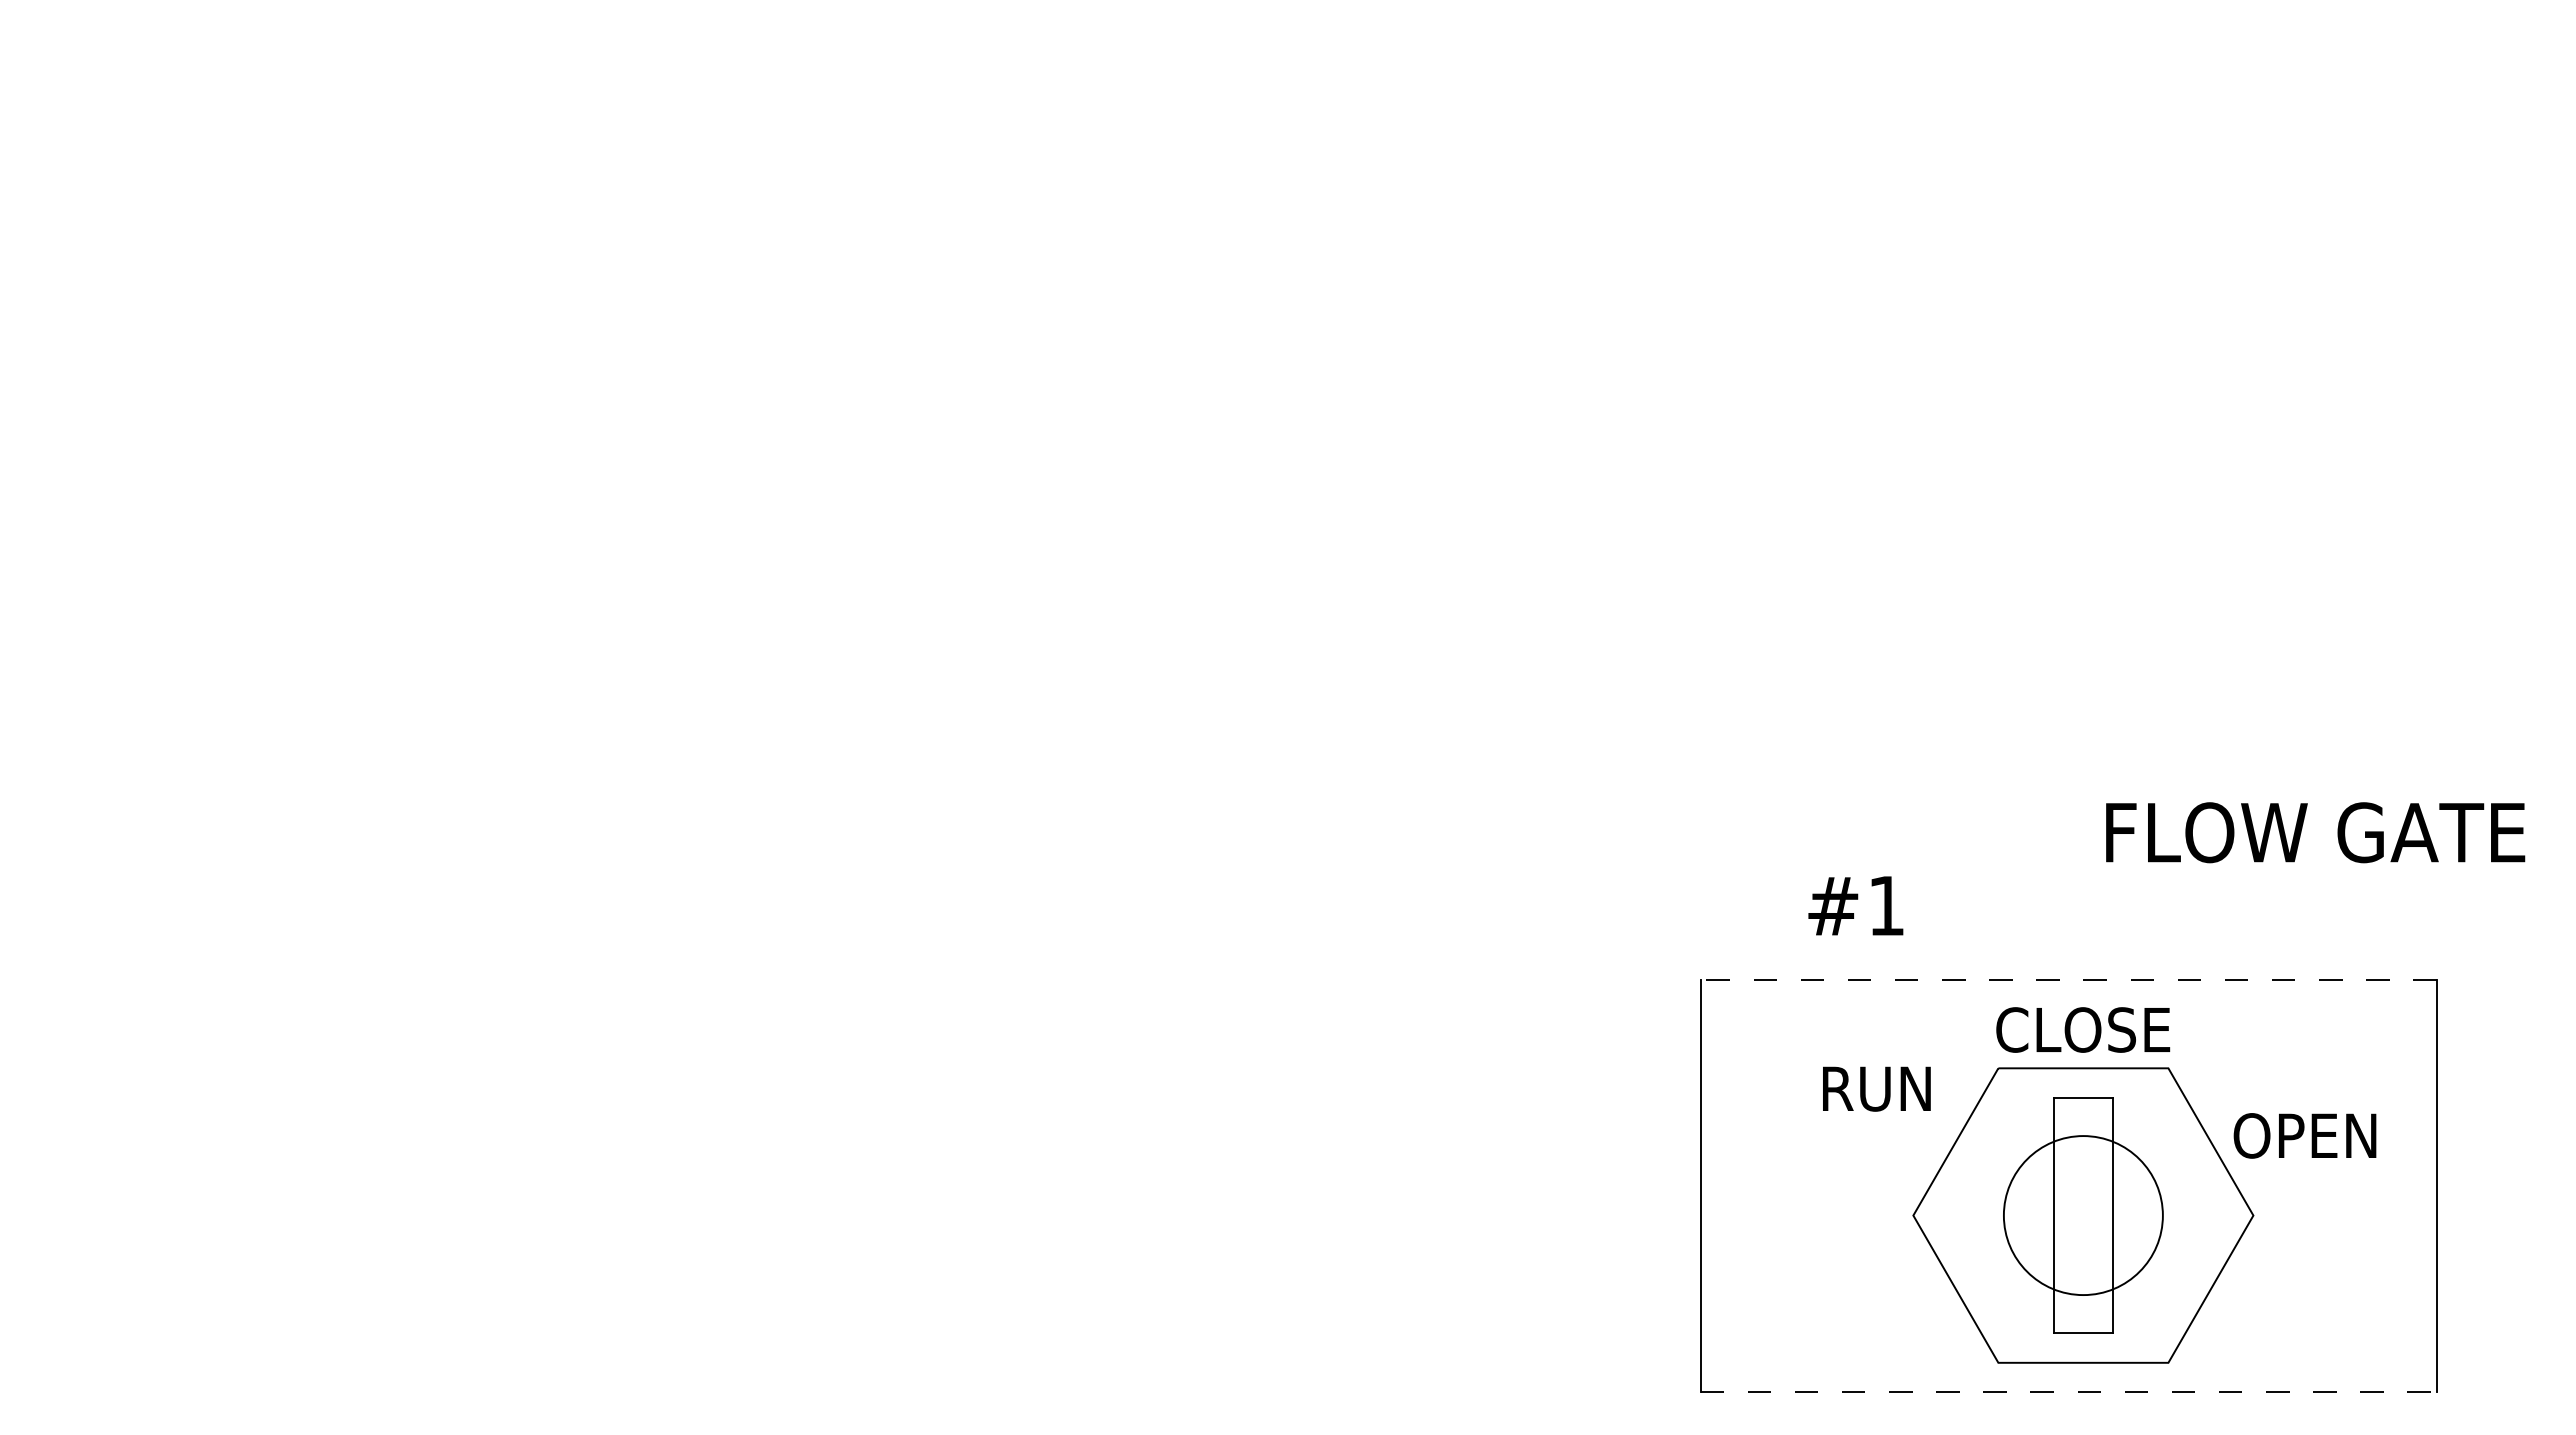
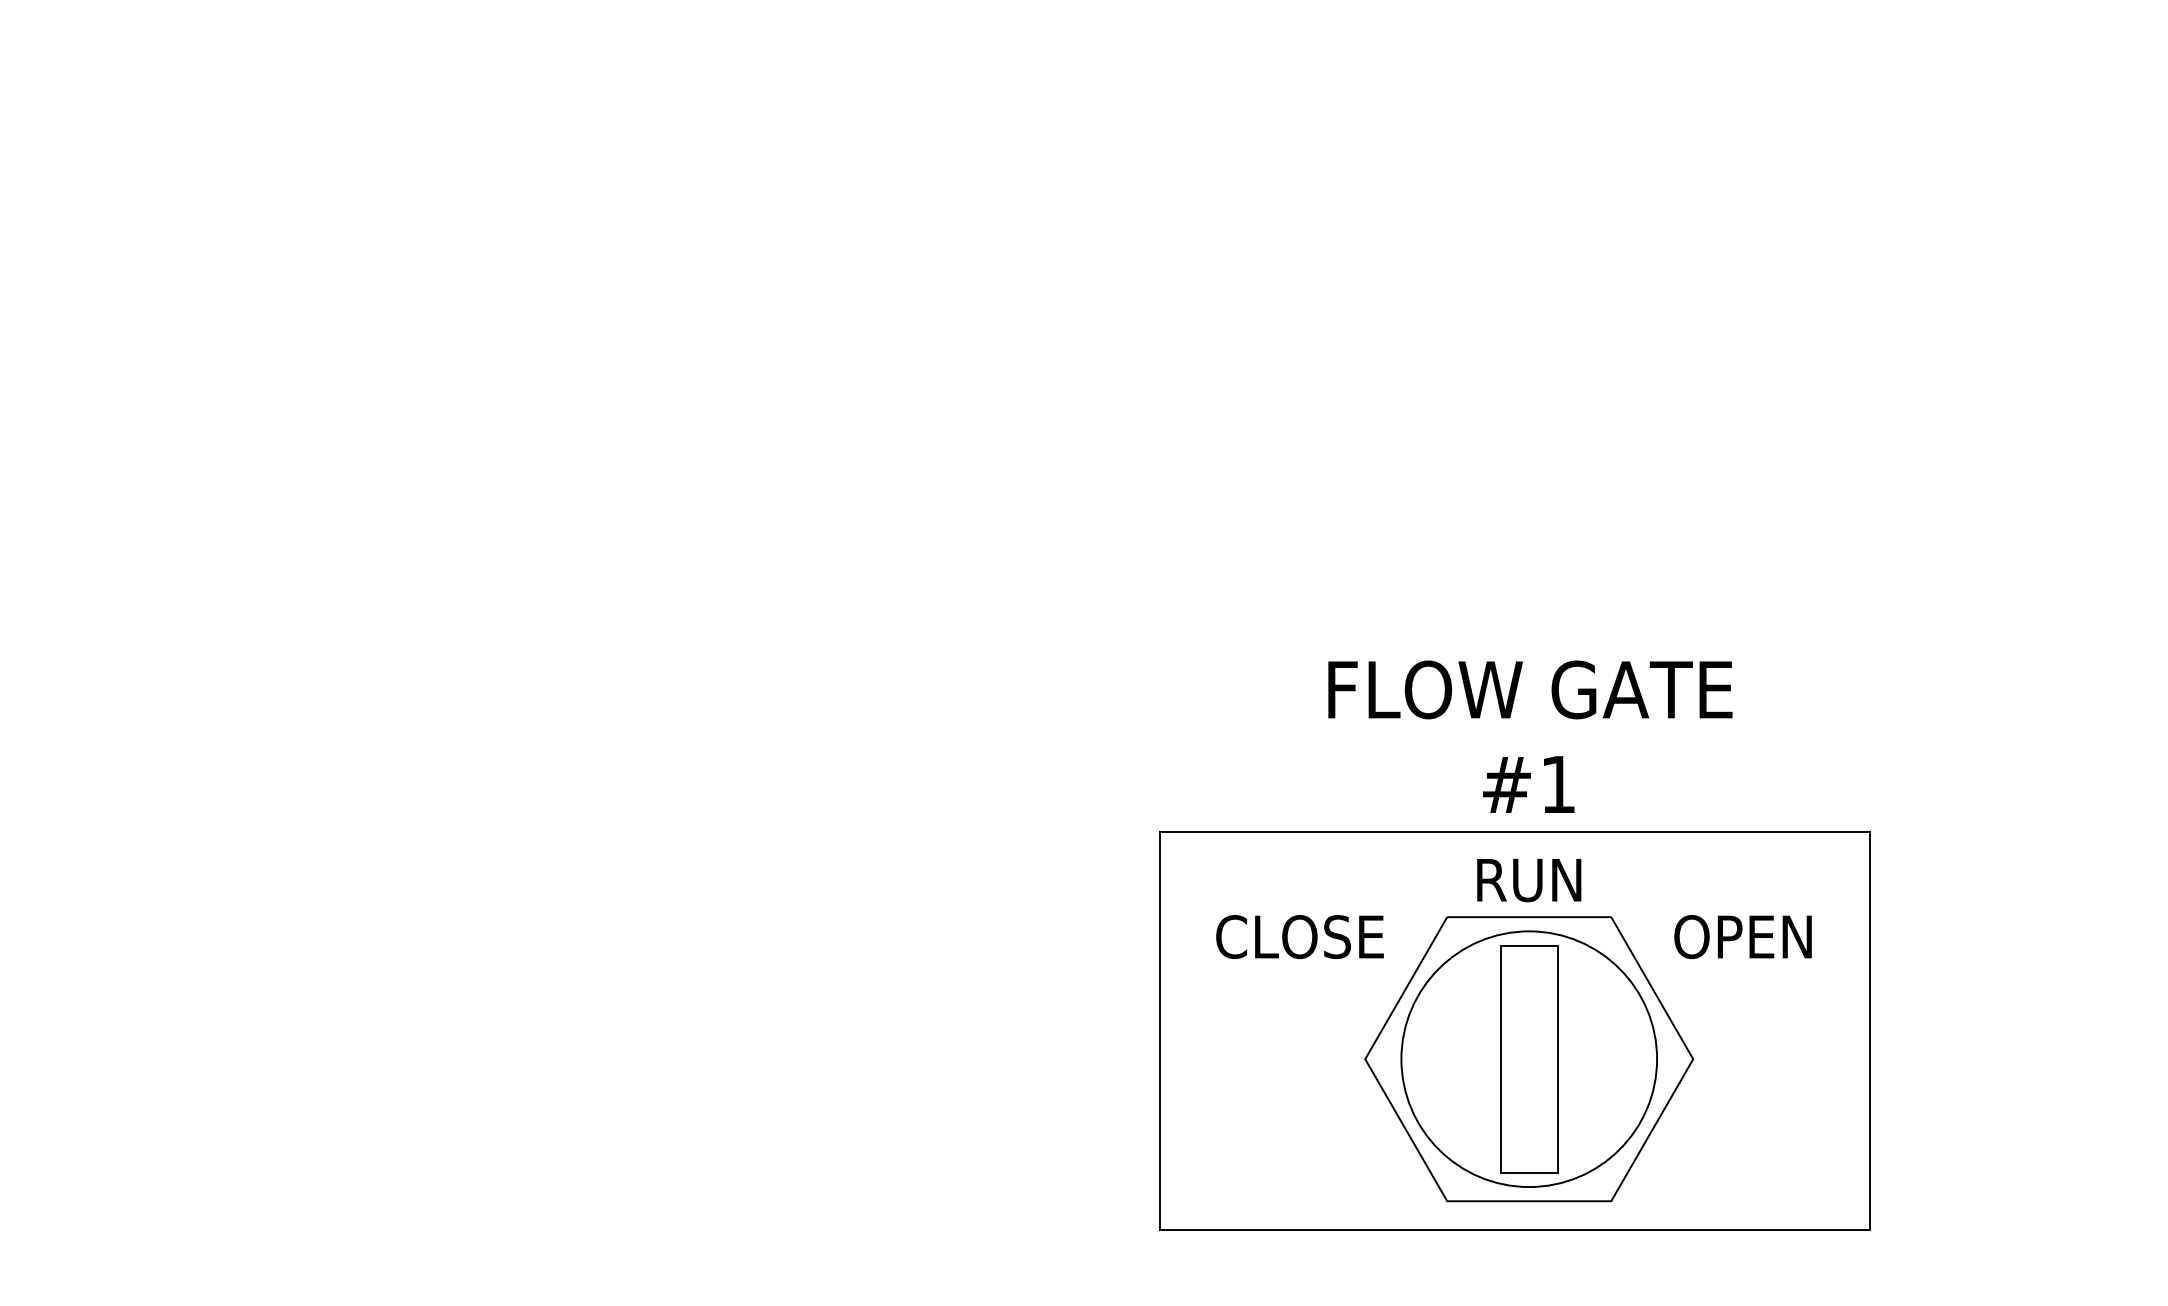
text: (2315, 832) -> (1530, 689), moved
text: (1855, 905) -> (1528, 784), moved
line: (2068, 979) -> (1514, 831), dashed -> solid
text: (2083, 1029) -> (1529, 879), CLOSE -> RUN
text: (1845, 1088) -> (1299, 936), RUN -> CLOSE
text: (2304, 1135) -> (1742, 936), moved
circle: (2082, 1215) -> (1528, 1059), size x1.67
line: (2069, 1392) -> (1515, 1229), dashed -> solid

